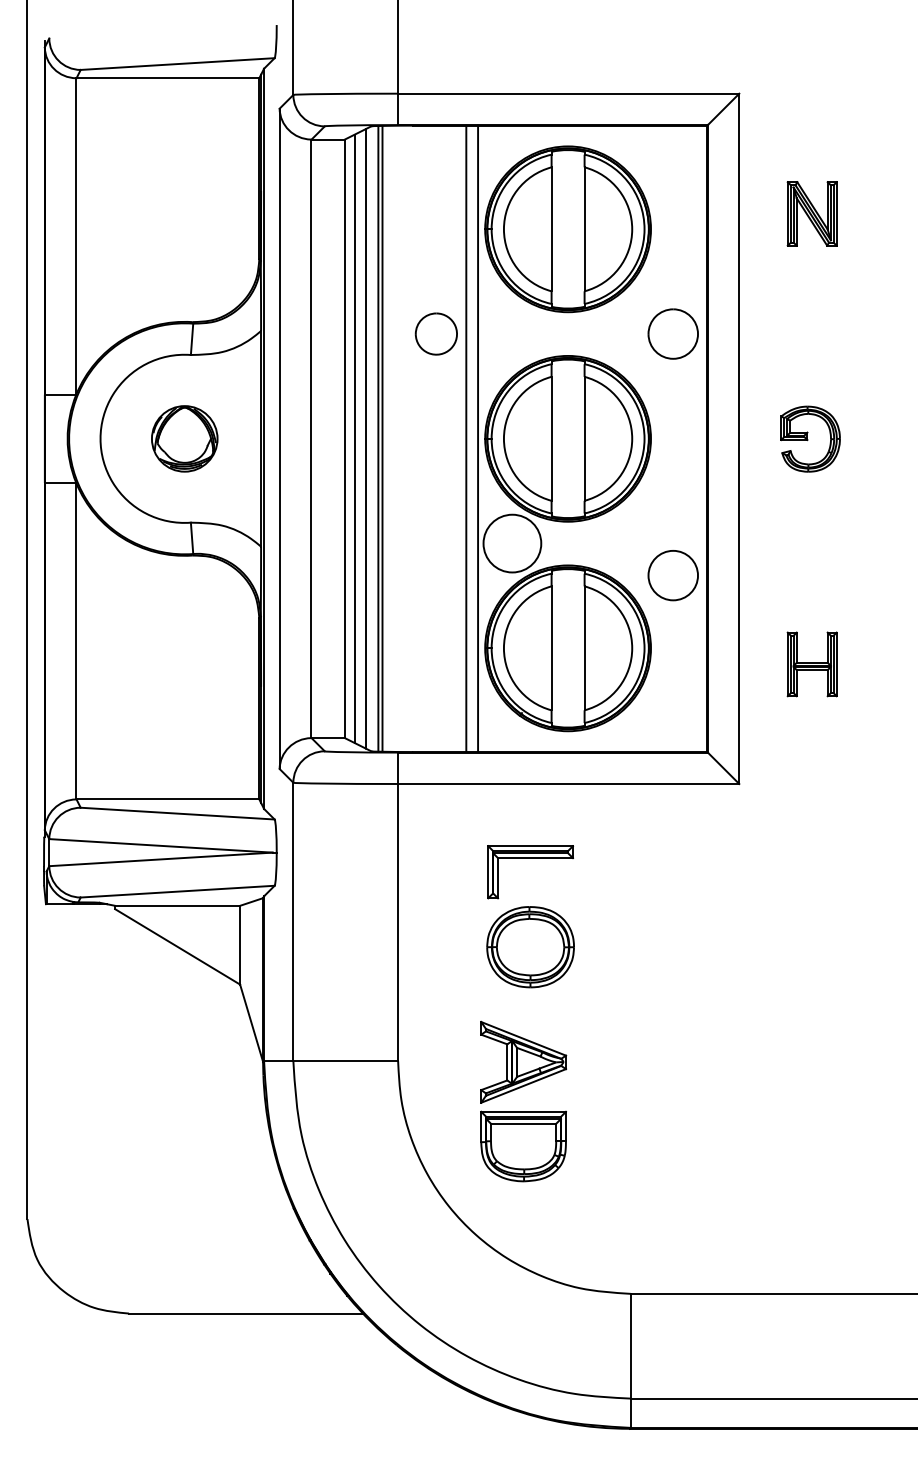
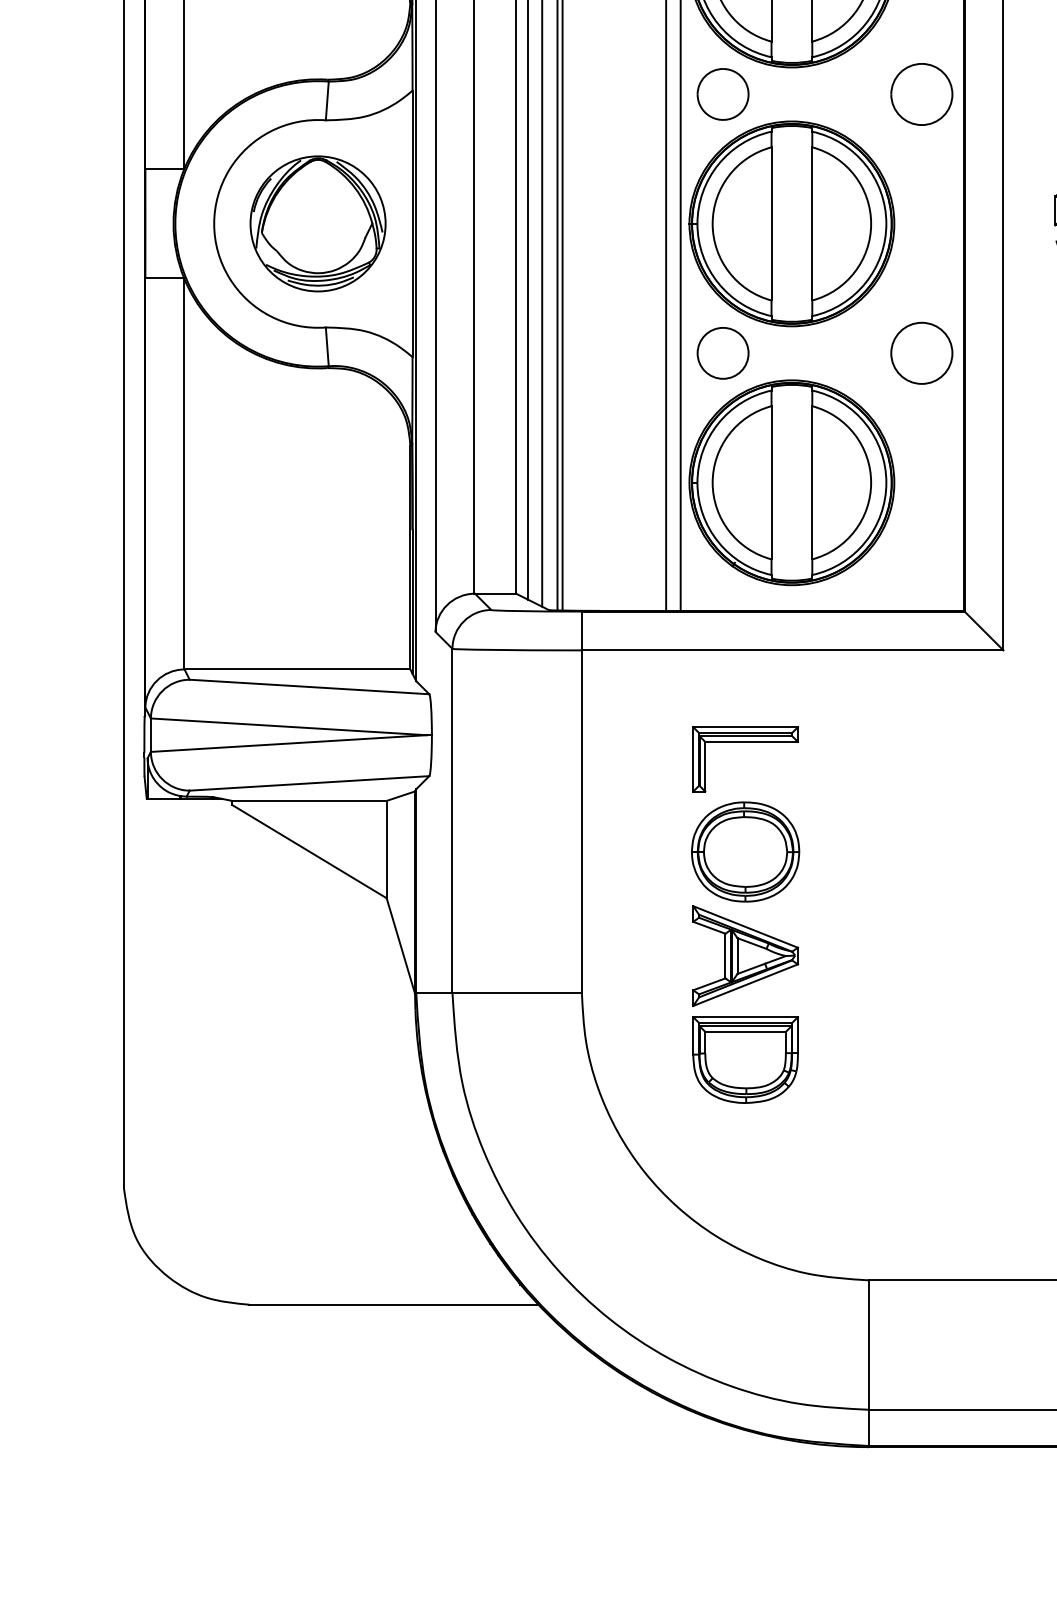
part: (435, 333) -> (721, 93), moved
part: (184, 438) -> (317, 223), size x1.67
circle: (512, 543) -> (723, 353), size x0.71
circle: (672, 575) -> (920, 353), moved
part: (523, 1111) -> (745, 1016), moved

